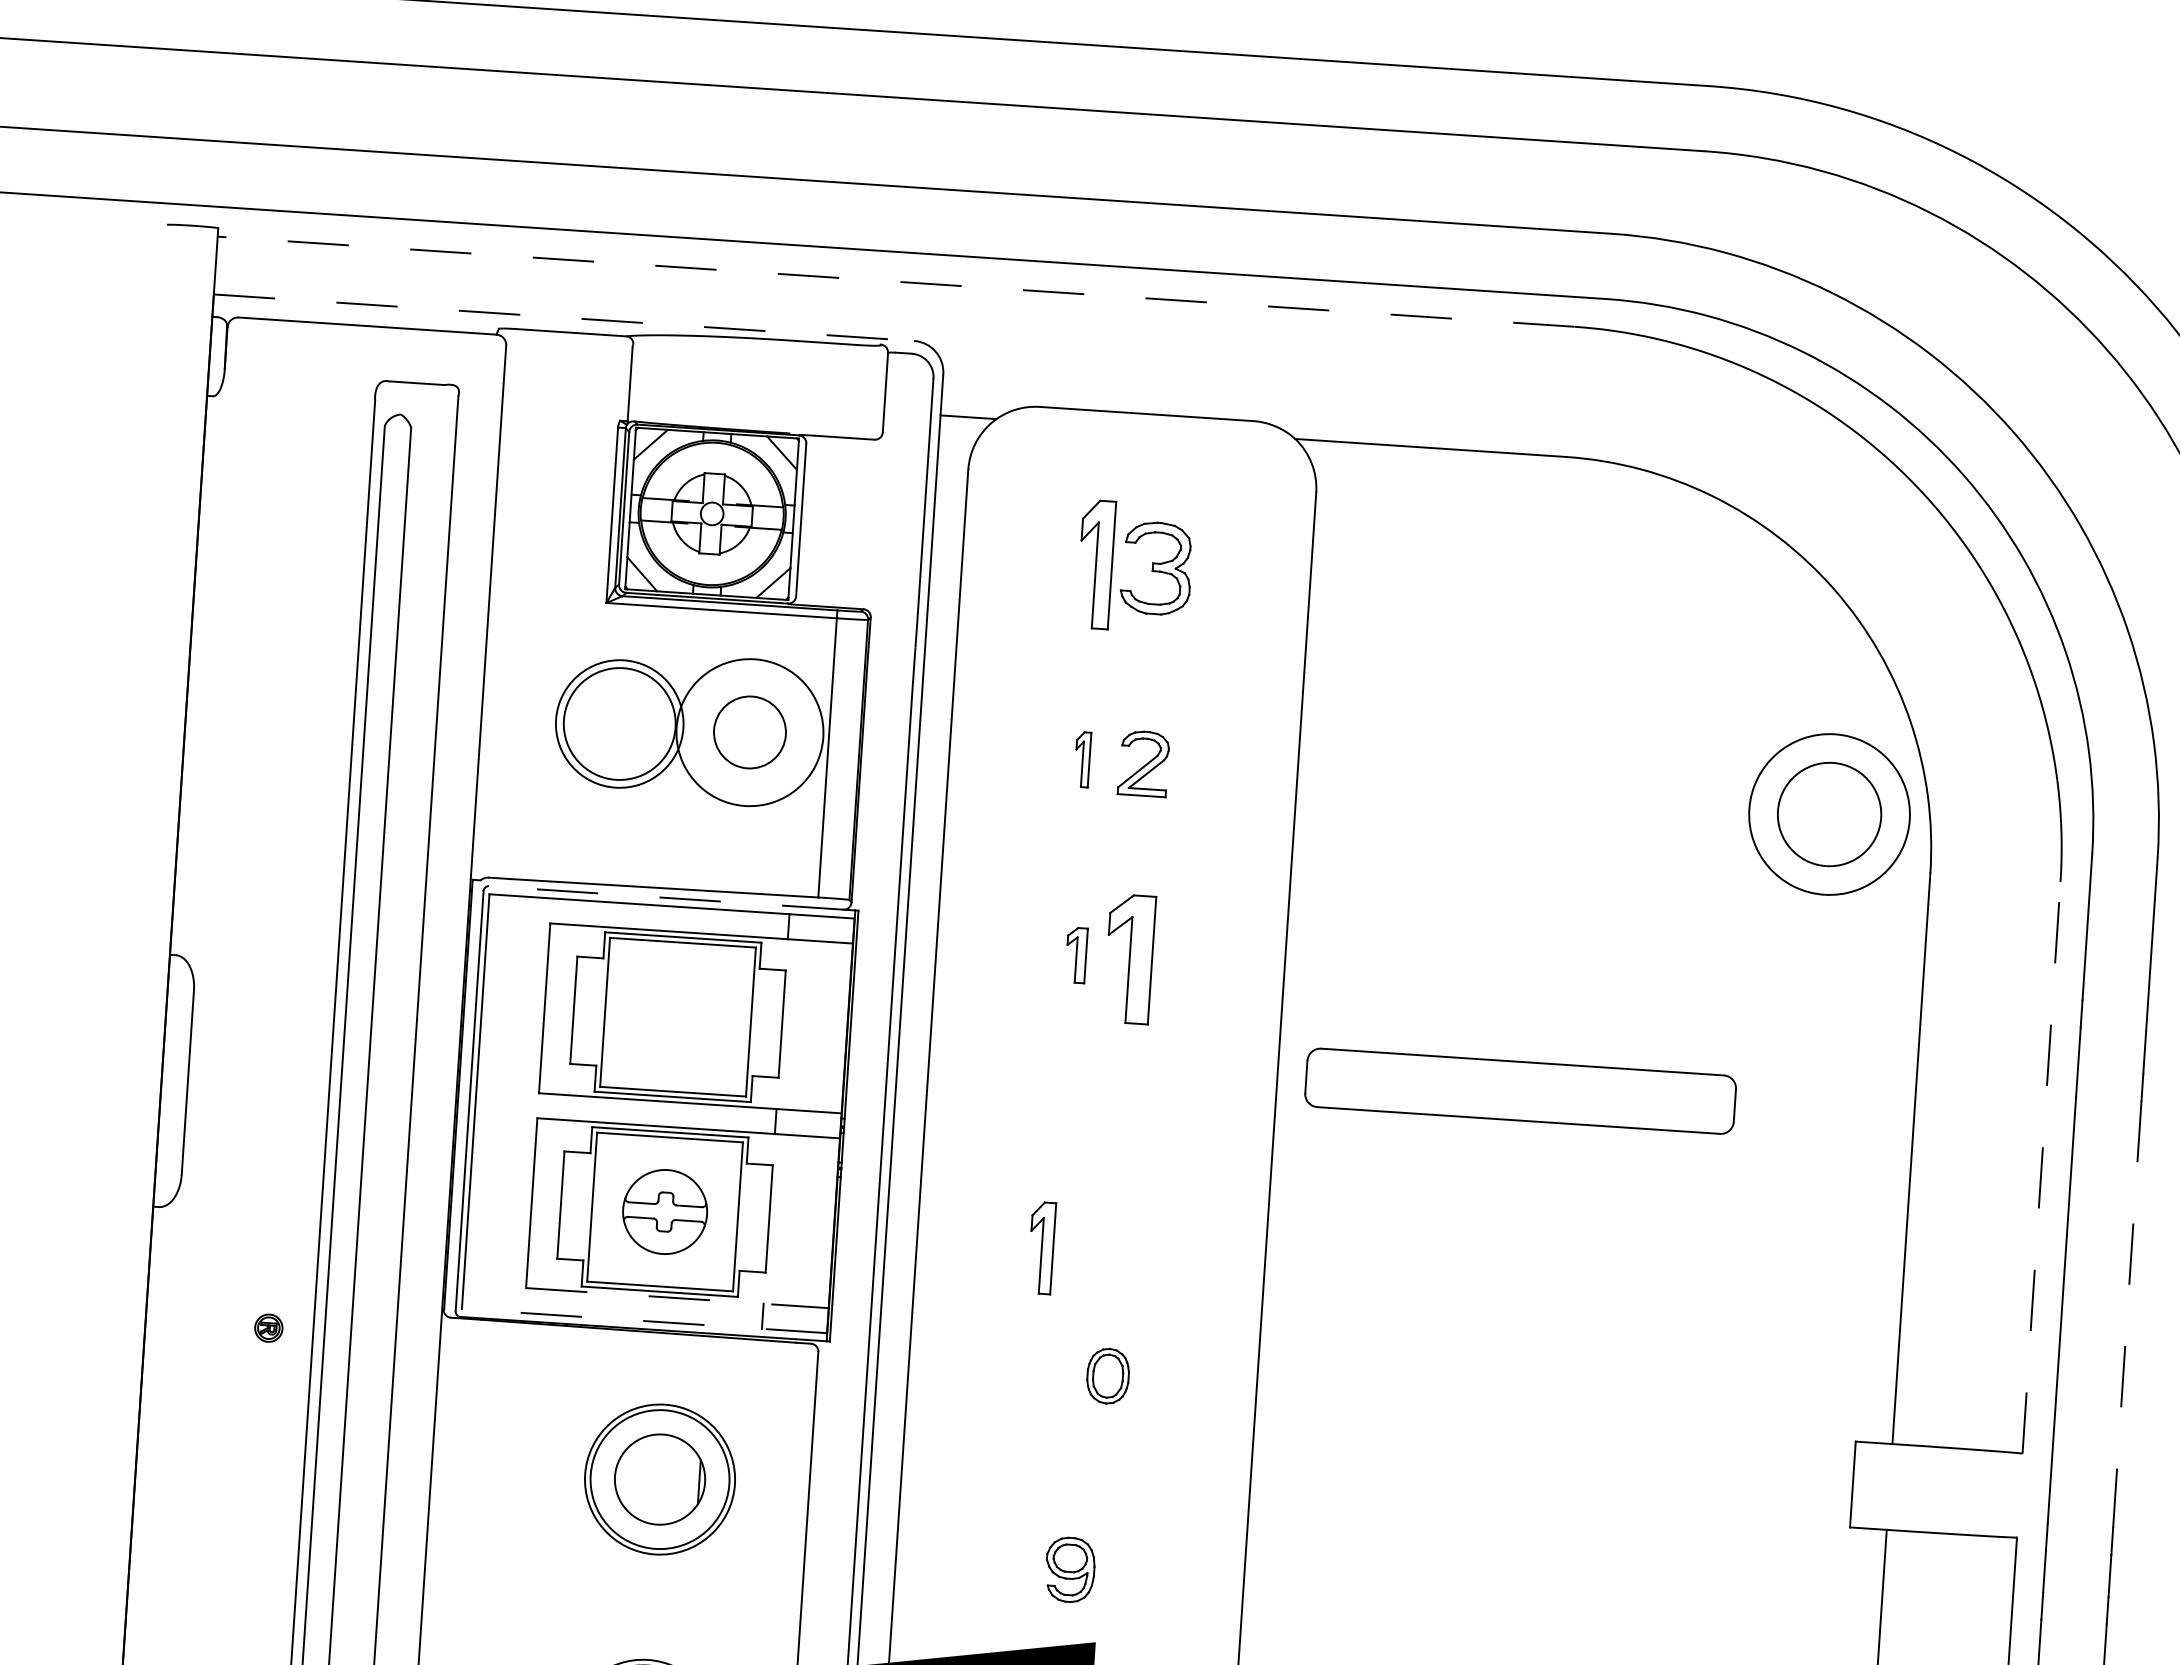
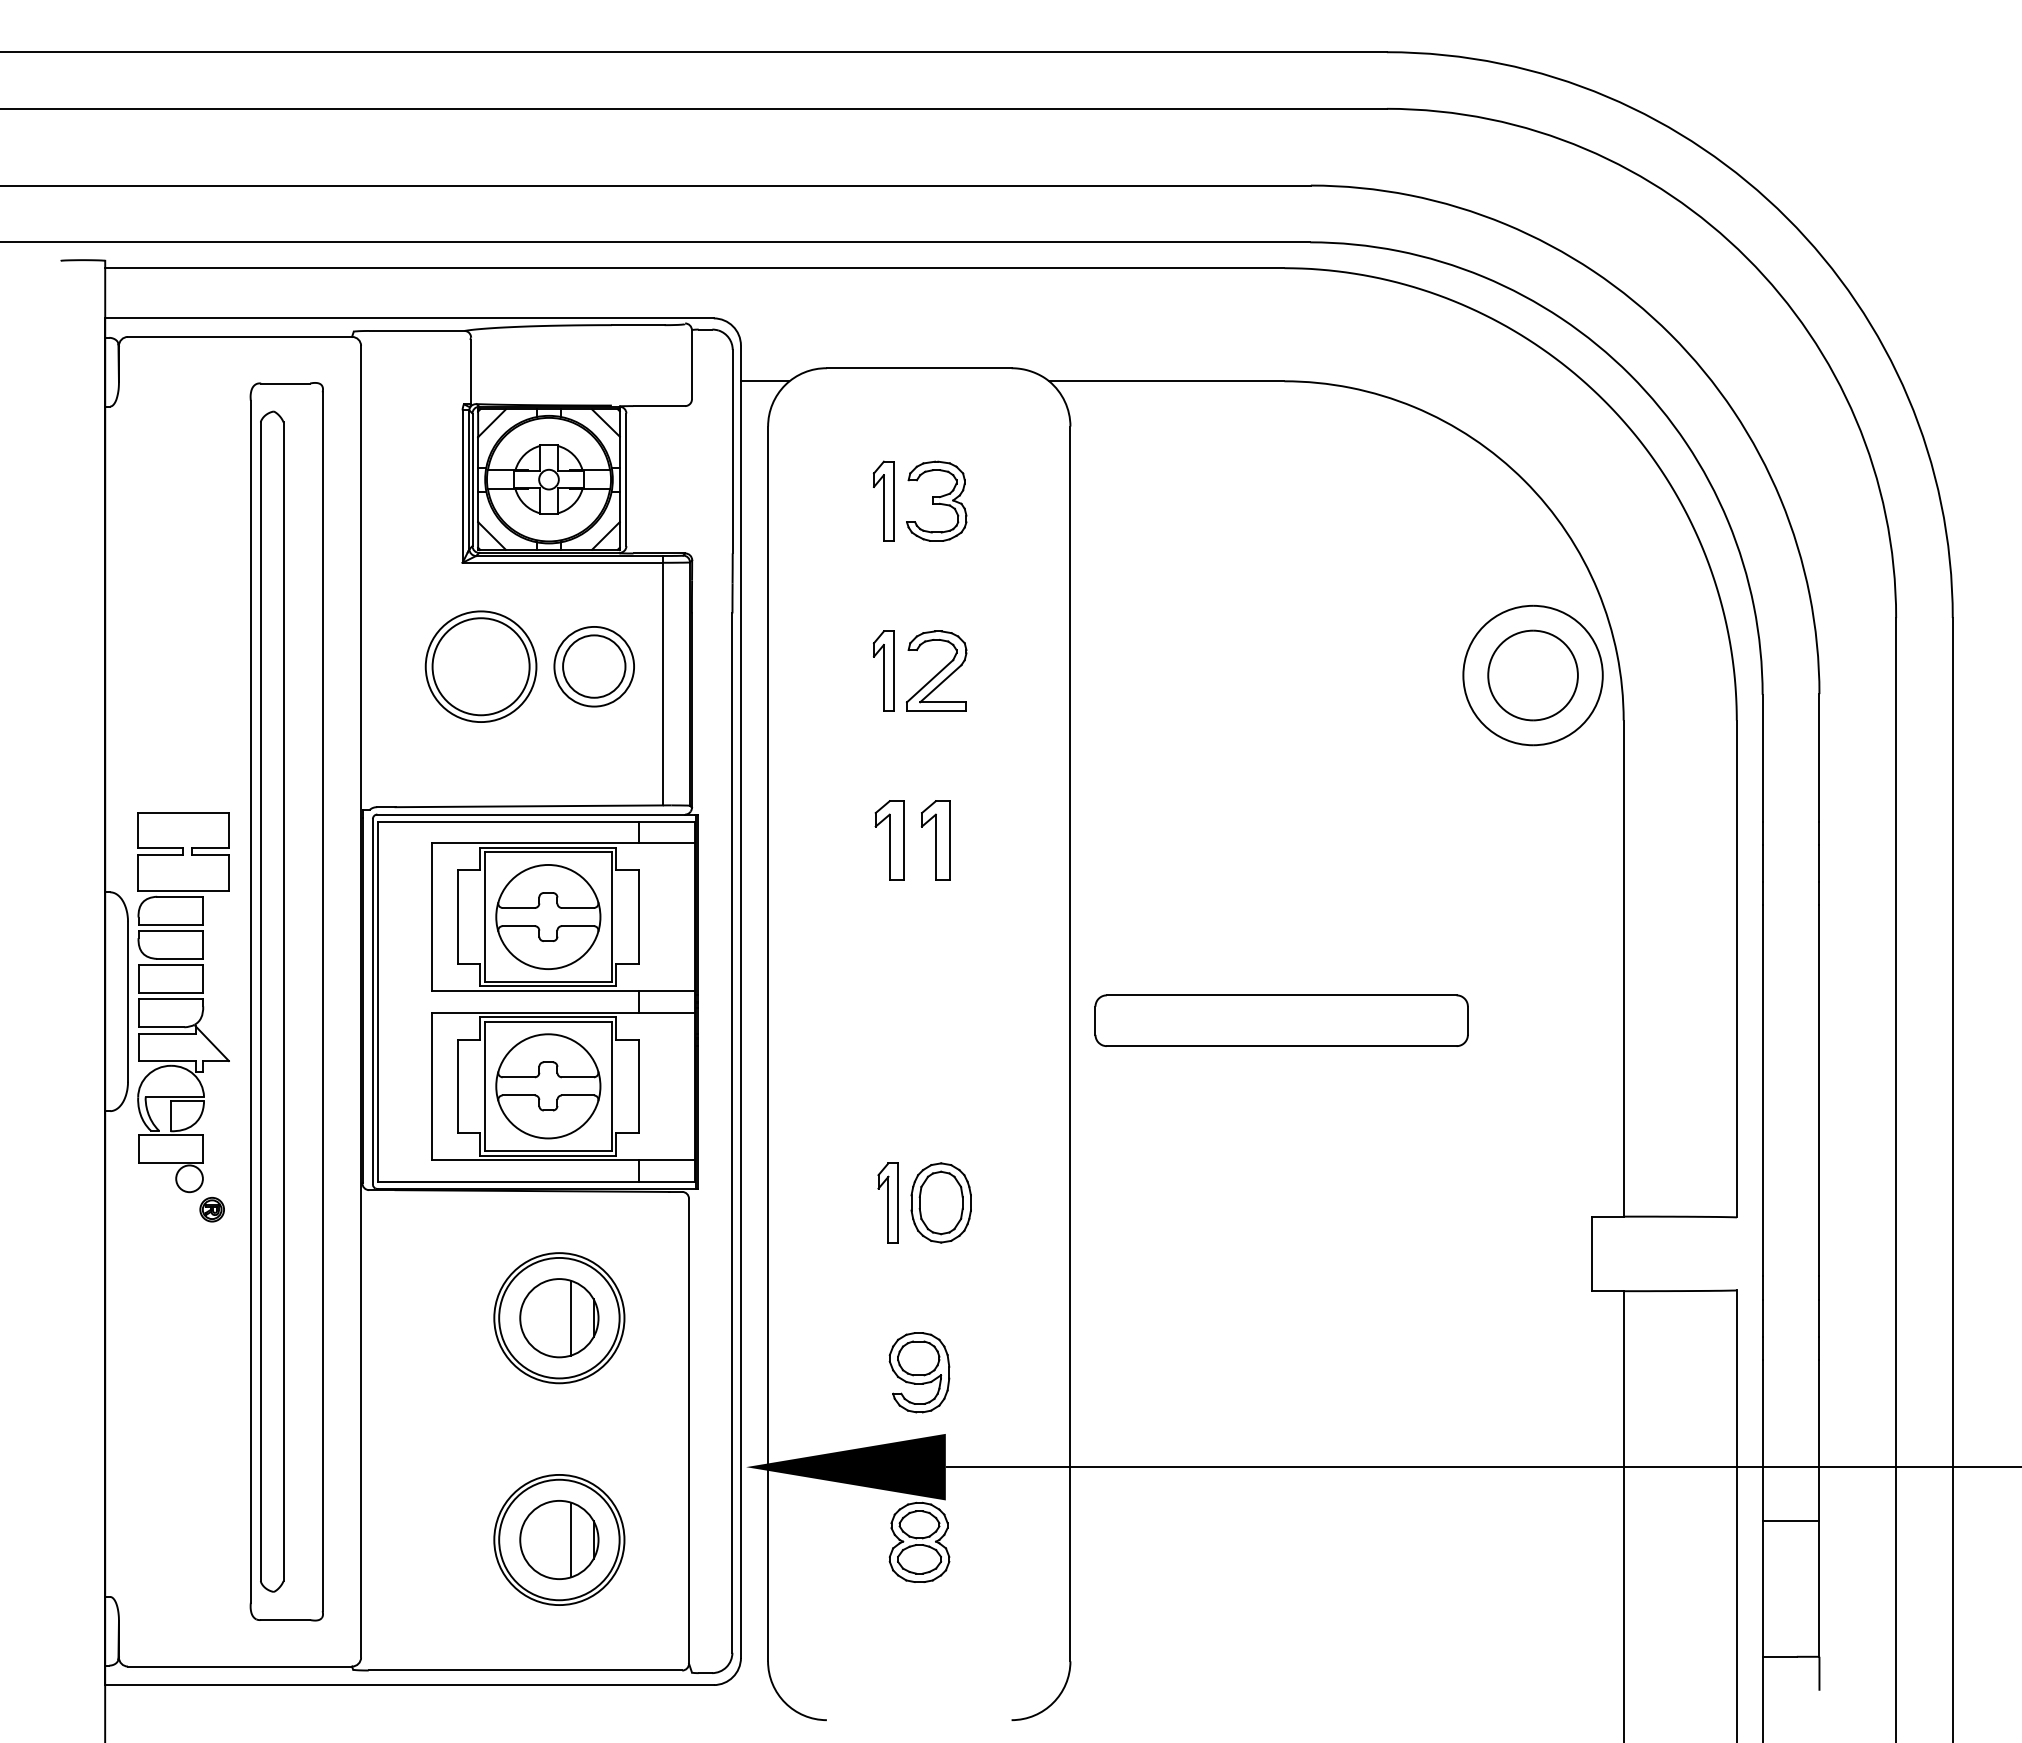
line: (895, 282) -> (694, 268), dashed -> solid
line: (565, 317) -> (410, 318), dashed -> solid
part: (1095, 563) -> (883, 500), size x0.71
circle: (750, 732) -> (594, 666), size x0.62
part: (1082, 759) -> (883, 670), size x1.67
part: (1143, 763) -> (936, 670), size x1.43
line: (666, 897) -> (531, 814), dashed -> solid
part: (1076, 955) -> (889, 840), size x1.67
part: (1129, 958) -> (935, 840), size x0.71
part: (678, 1016) -> (548, 916), added
part: (251, 1087) -> (183, 1002), added
part: (1520, 1090) -> (1281, 1020), moved
line: (2041, 1167) -> (1736, 968), dashed -> solid
part: (665, 1212) -> (548, 1086), size x1.43
part: (1040, 1247) -> (887, 1202), moved
line: (677, 1298) -> (564, 1160), dashed -> solid
line: (2127, 1313) -> (1819, 1090), dashed -> solid
line: (644, 1320) -> (536, 1181), dashed -> solid
part: (1107, 1375) -> (940, 1202), size x1.67
line: (672, 1479) -> (570, 1317), added
part: (1070, 1569) -> (919, 1372), size x1.43

